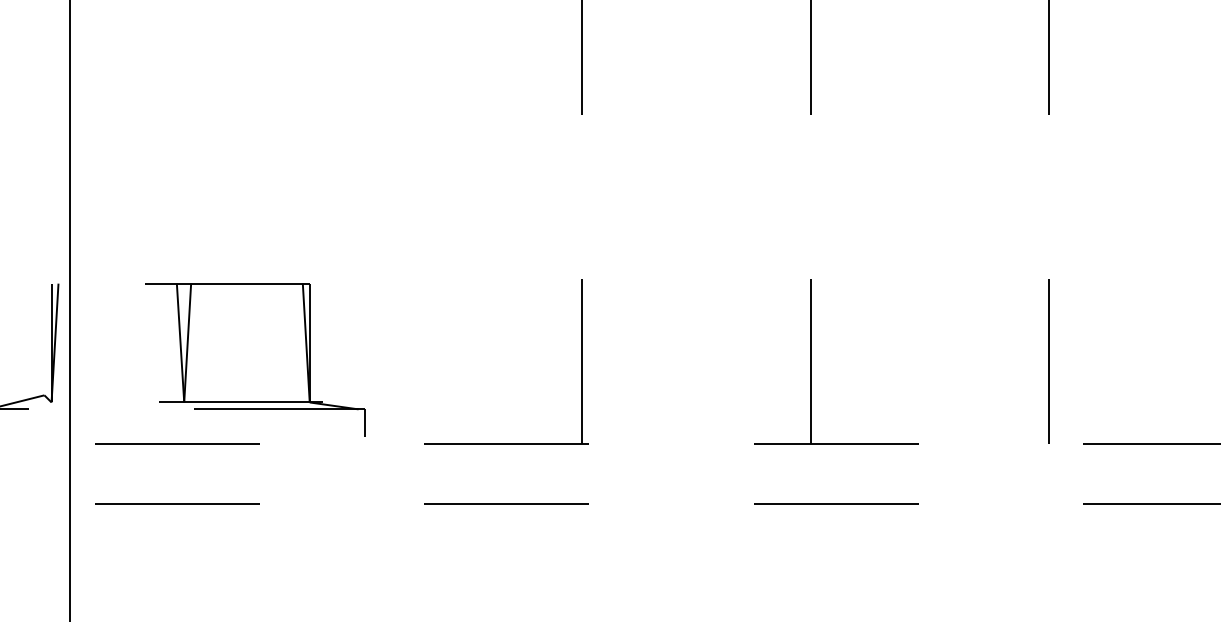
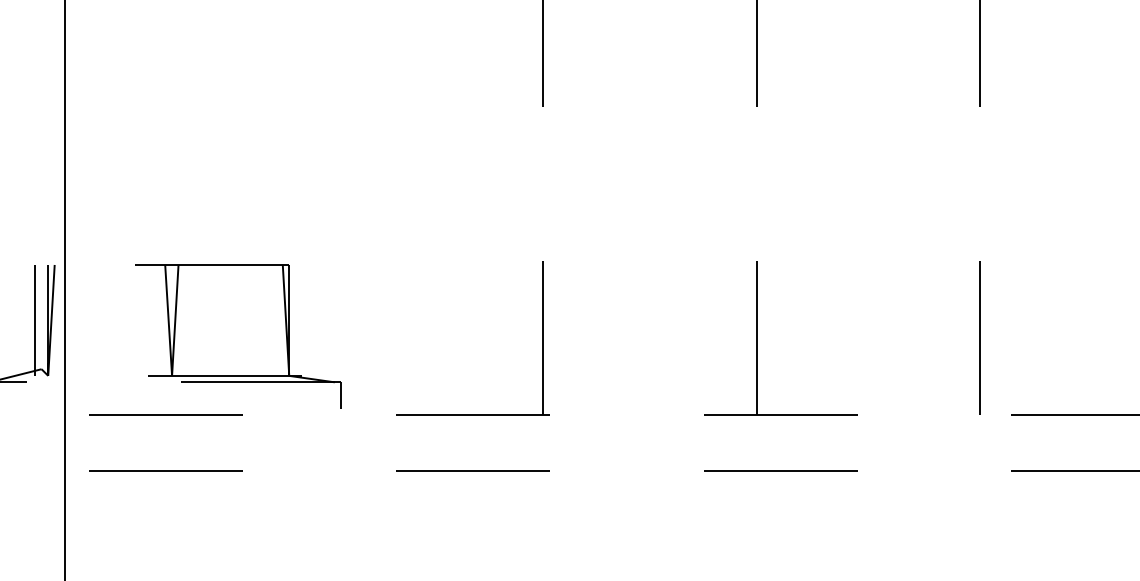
line: (37, 342) -> (35, 319), added

